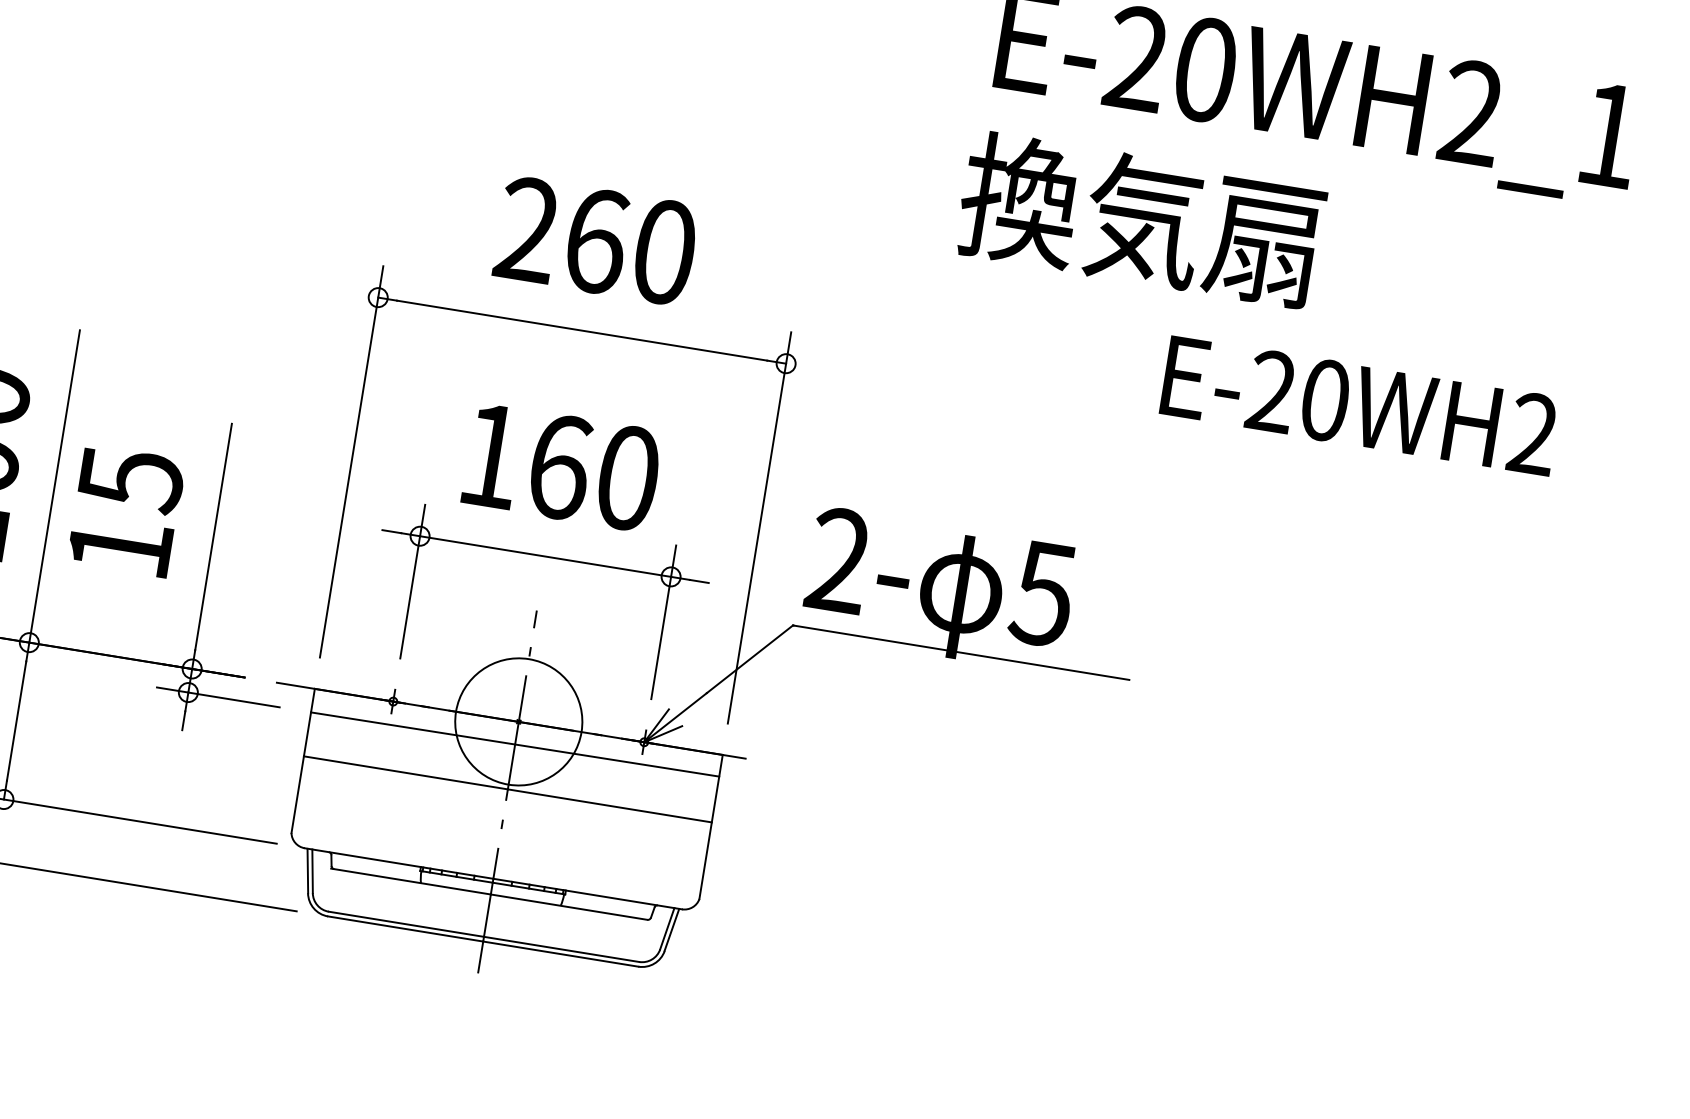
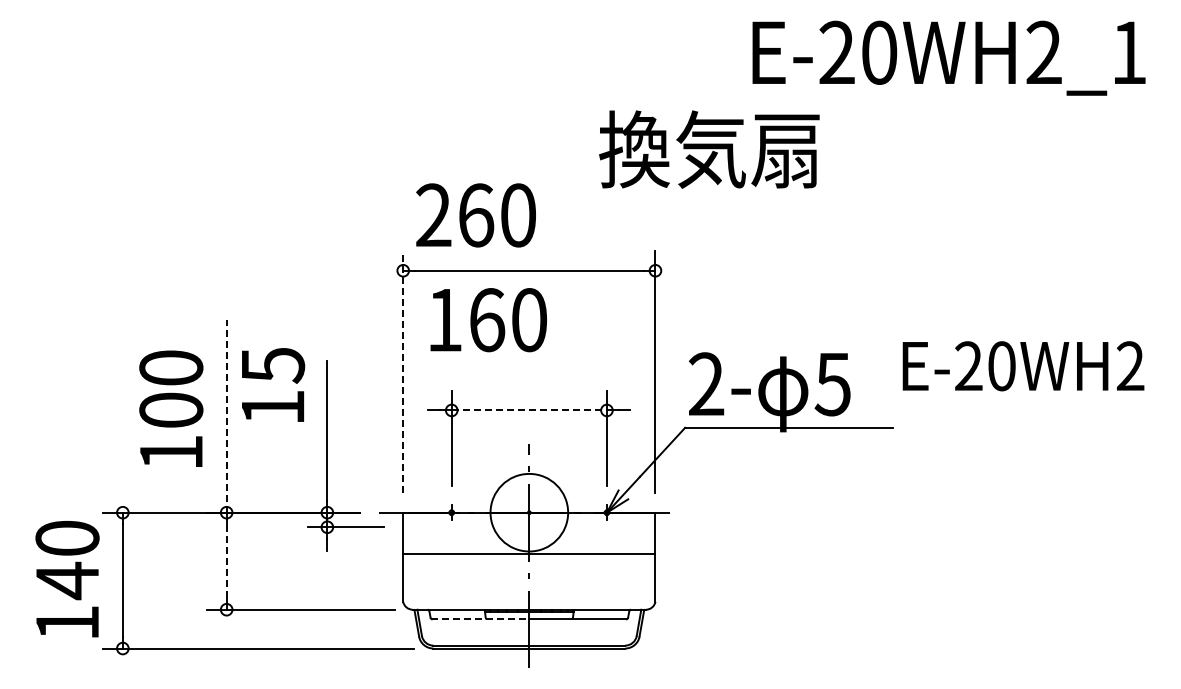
text: (1141, 219) -> (709, 149), moved
text: (595, 241) -> (475, 215), moved
text: (1360, 406) -> (1023, 366), moved
line: (352, 462) -> (403, 372), solid -> dashed
text: (561, 467) -> (488, 320), moved
line: (54, 487) -> (226, 416), solid -> dashed
text: (126, 510) -> (273, 384), moved
line: (545, 556) -> (529, 410), solid -> dashed
line: (16, 721) -> (226, 561), solid -> dashed
line: (515, 744) -> (529, 526), removed
line: (411, 881) -> (480, 619), solid -> dashed

